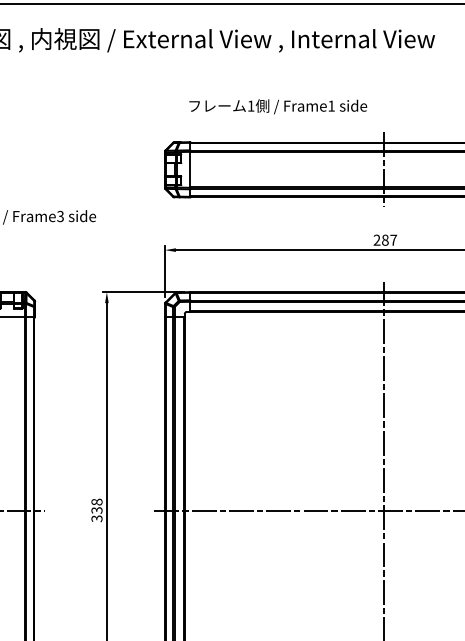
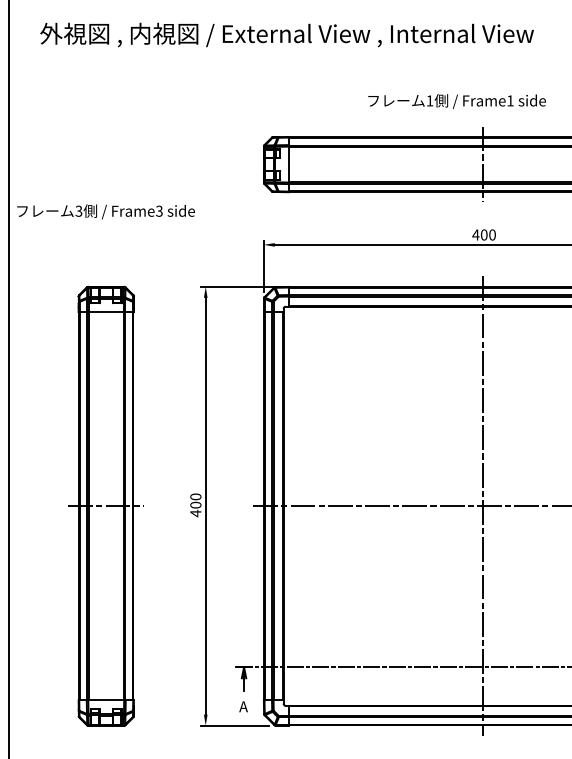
text: (277, 106) -> (456, 101), moved
text: (384, 239) -> (483, 234), 287 -> 400
text: (96, 510) -> (195, 505), 338 -> 400

